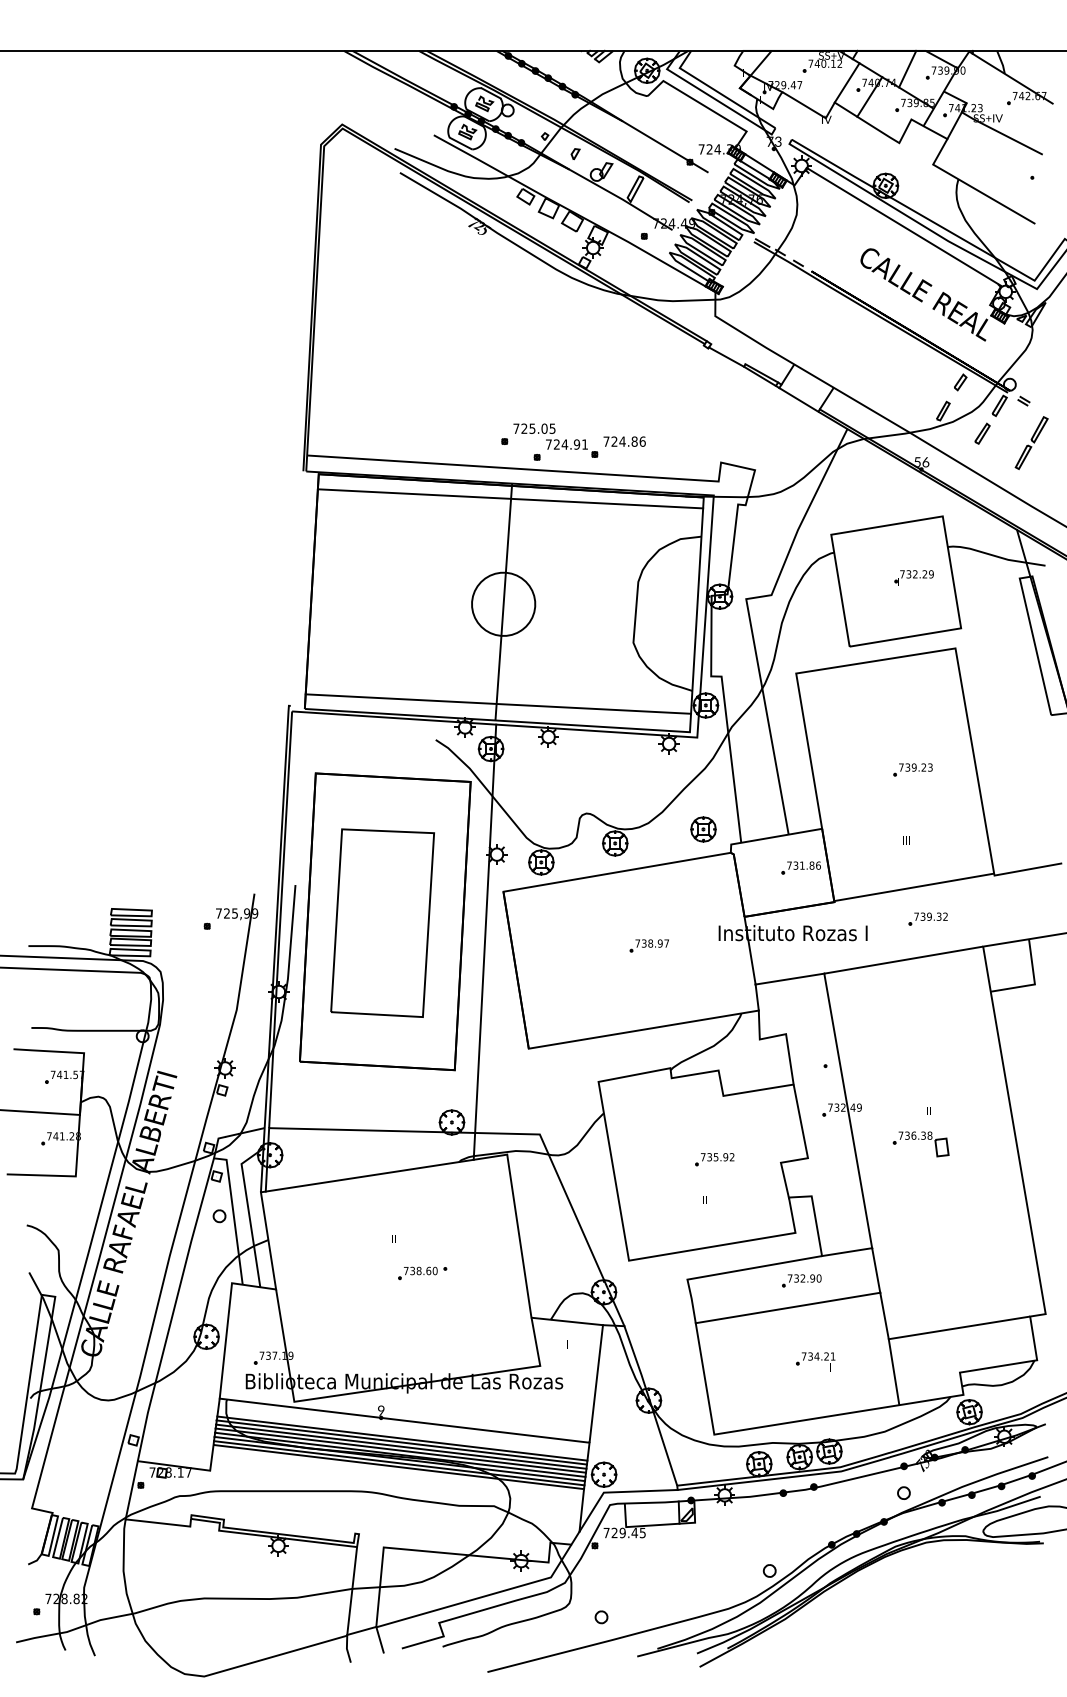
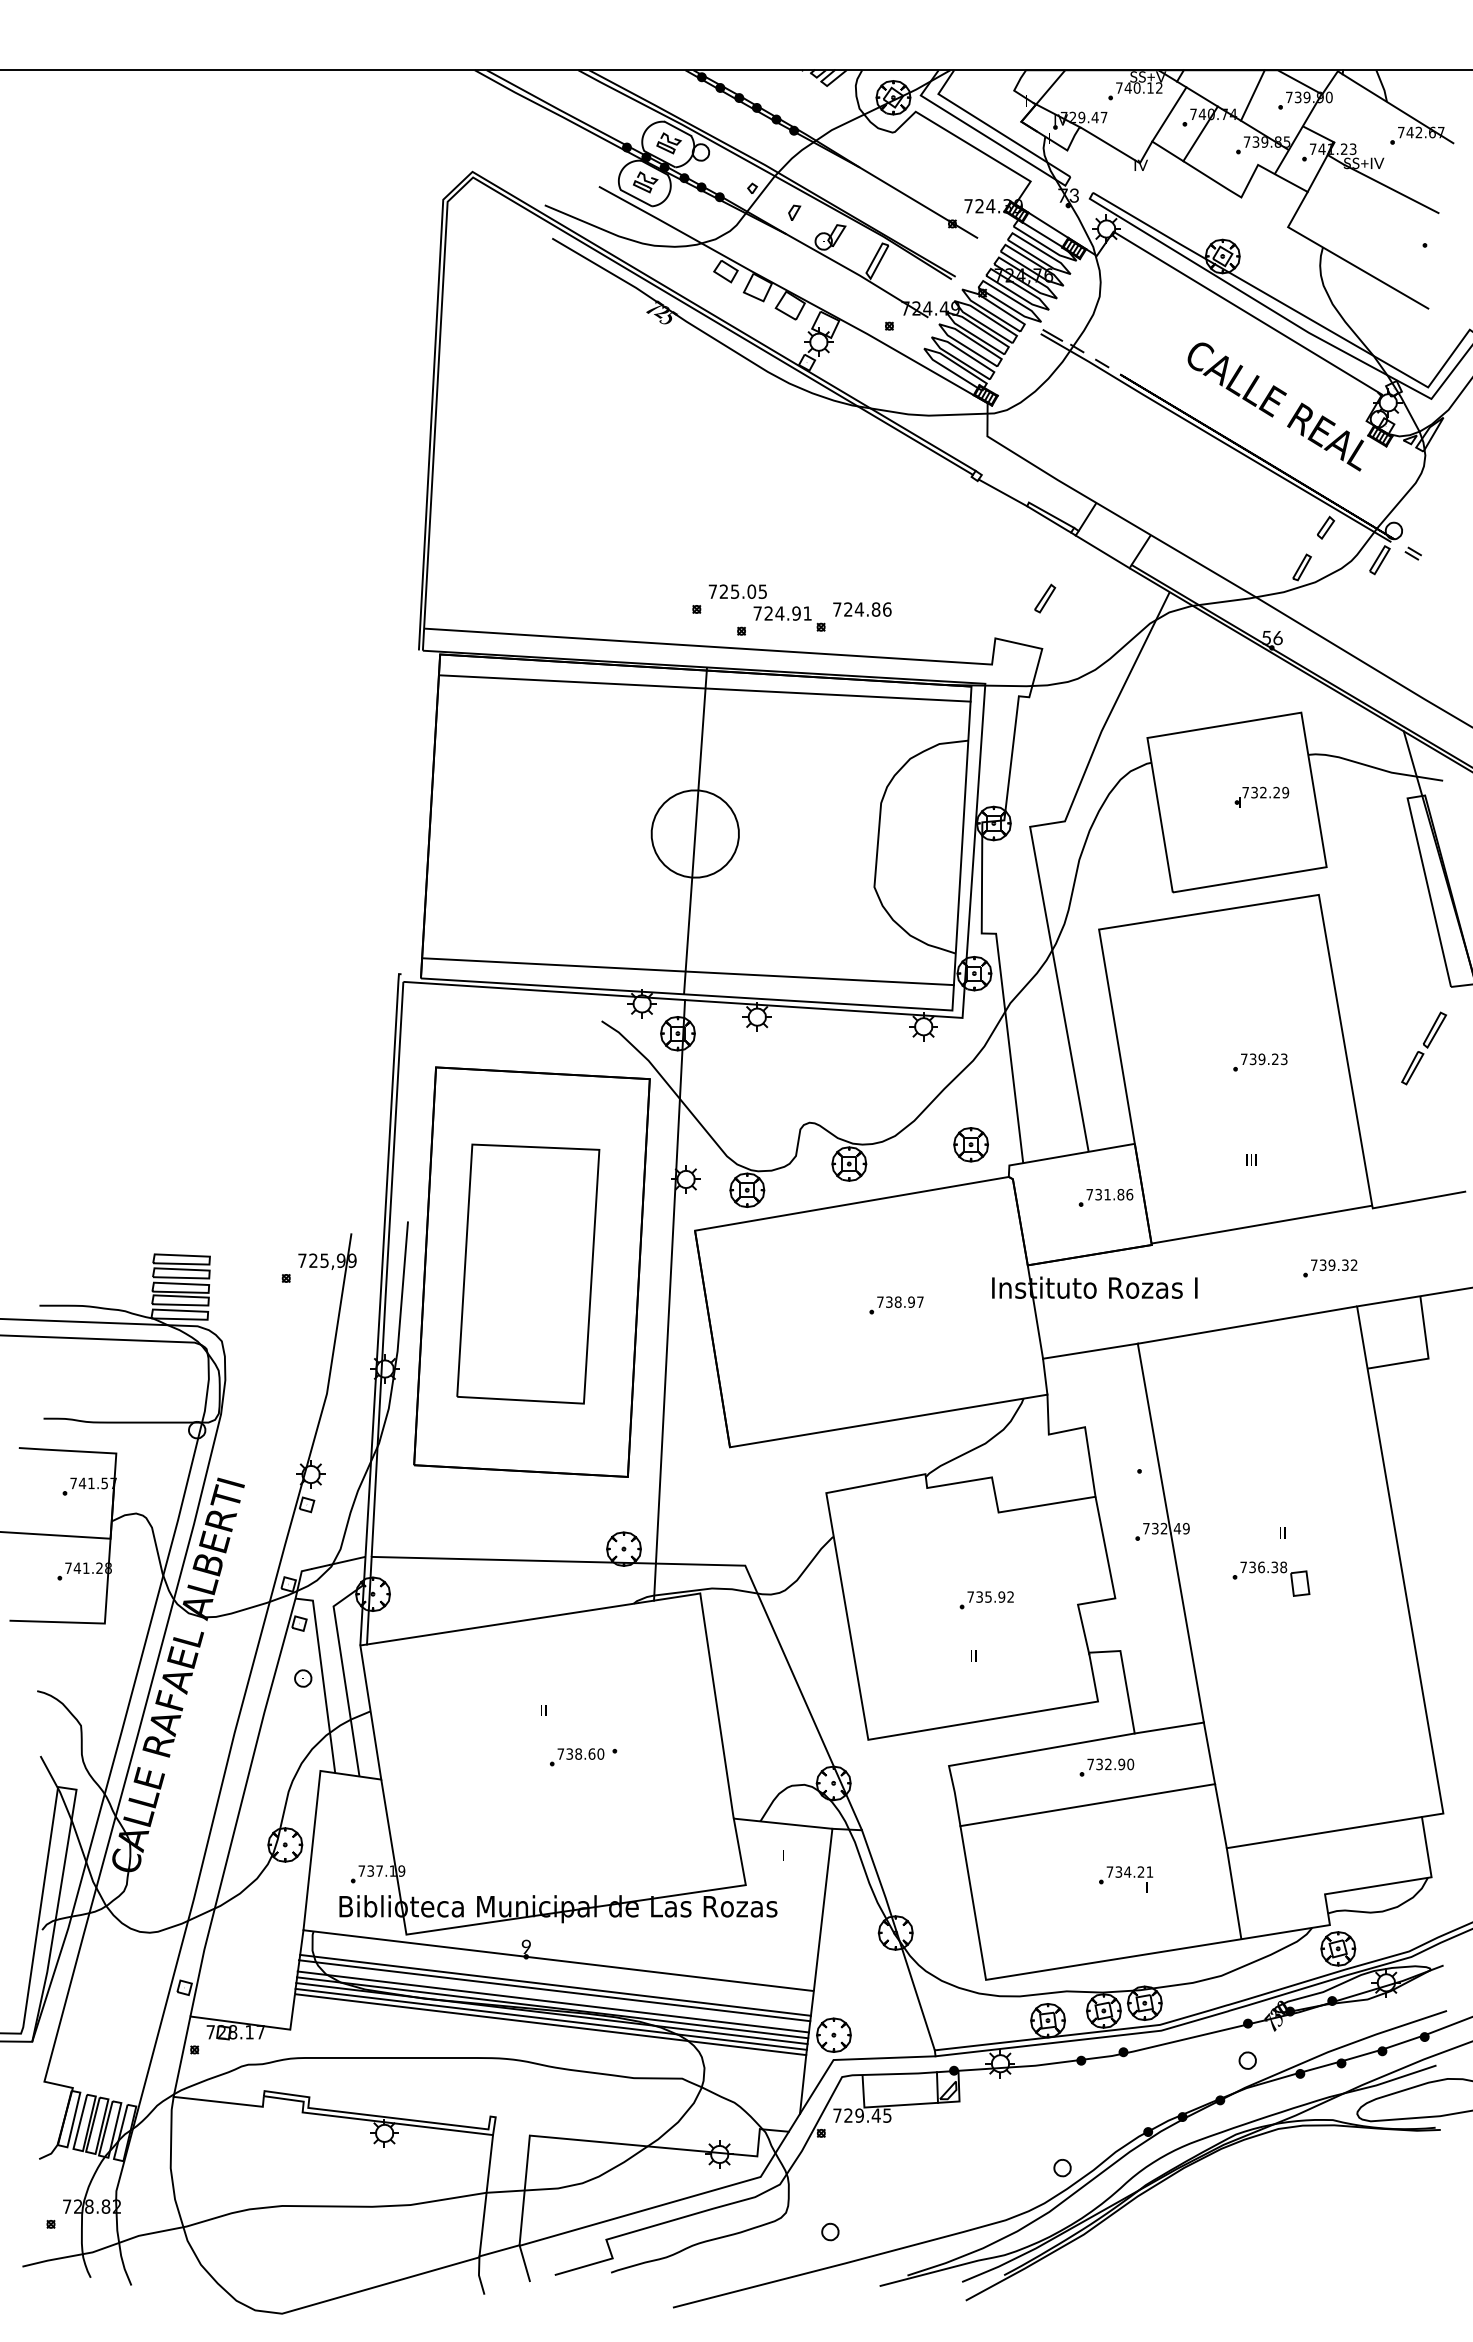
part: (982, 433) -> (1045, 598), moved
part: (1031, 443) -> (1423, 1048), moved
part: (928, 919) -> (1330, 1268), moved
line: (400, 1446) -> (553, 1996), removed

